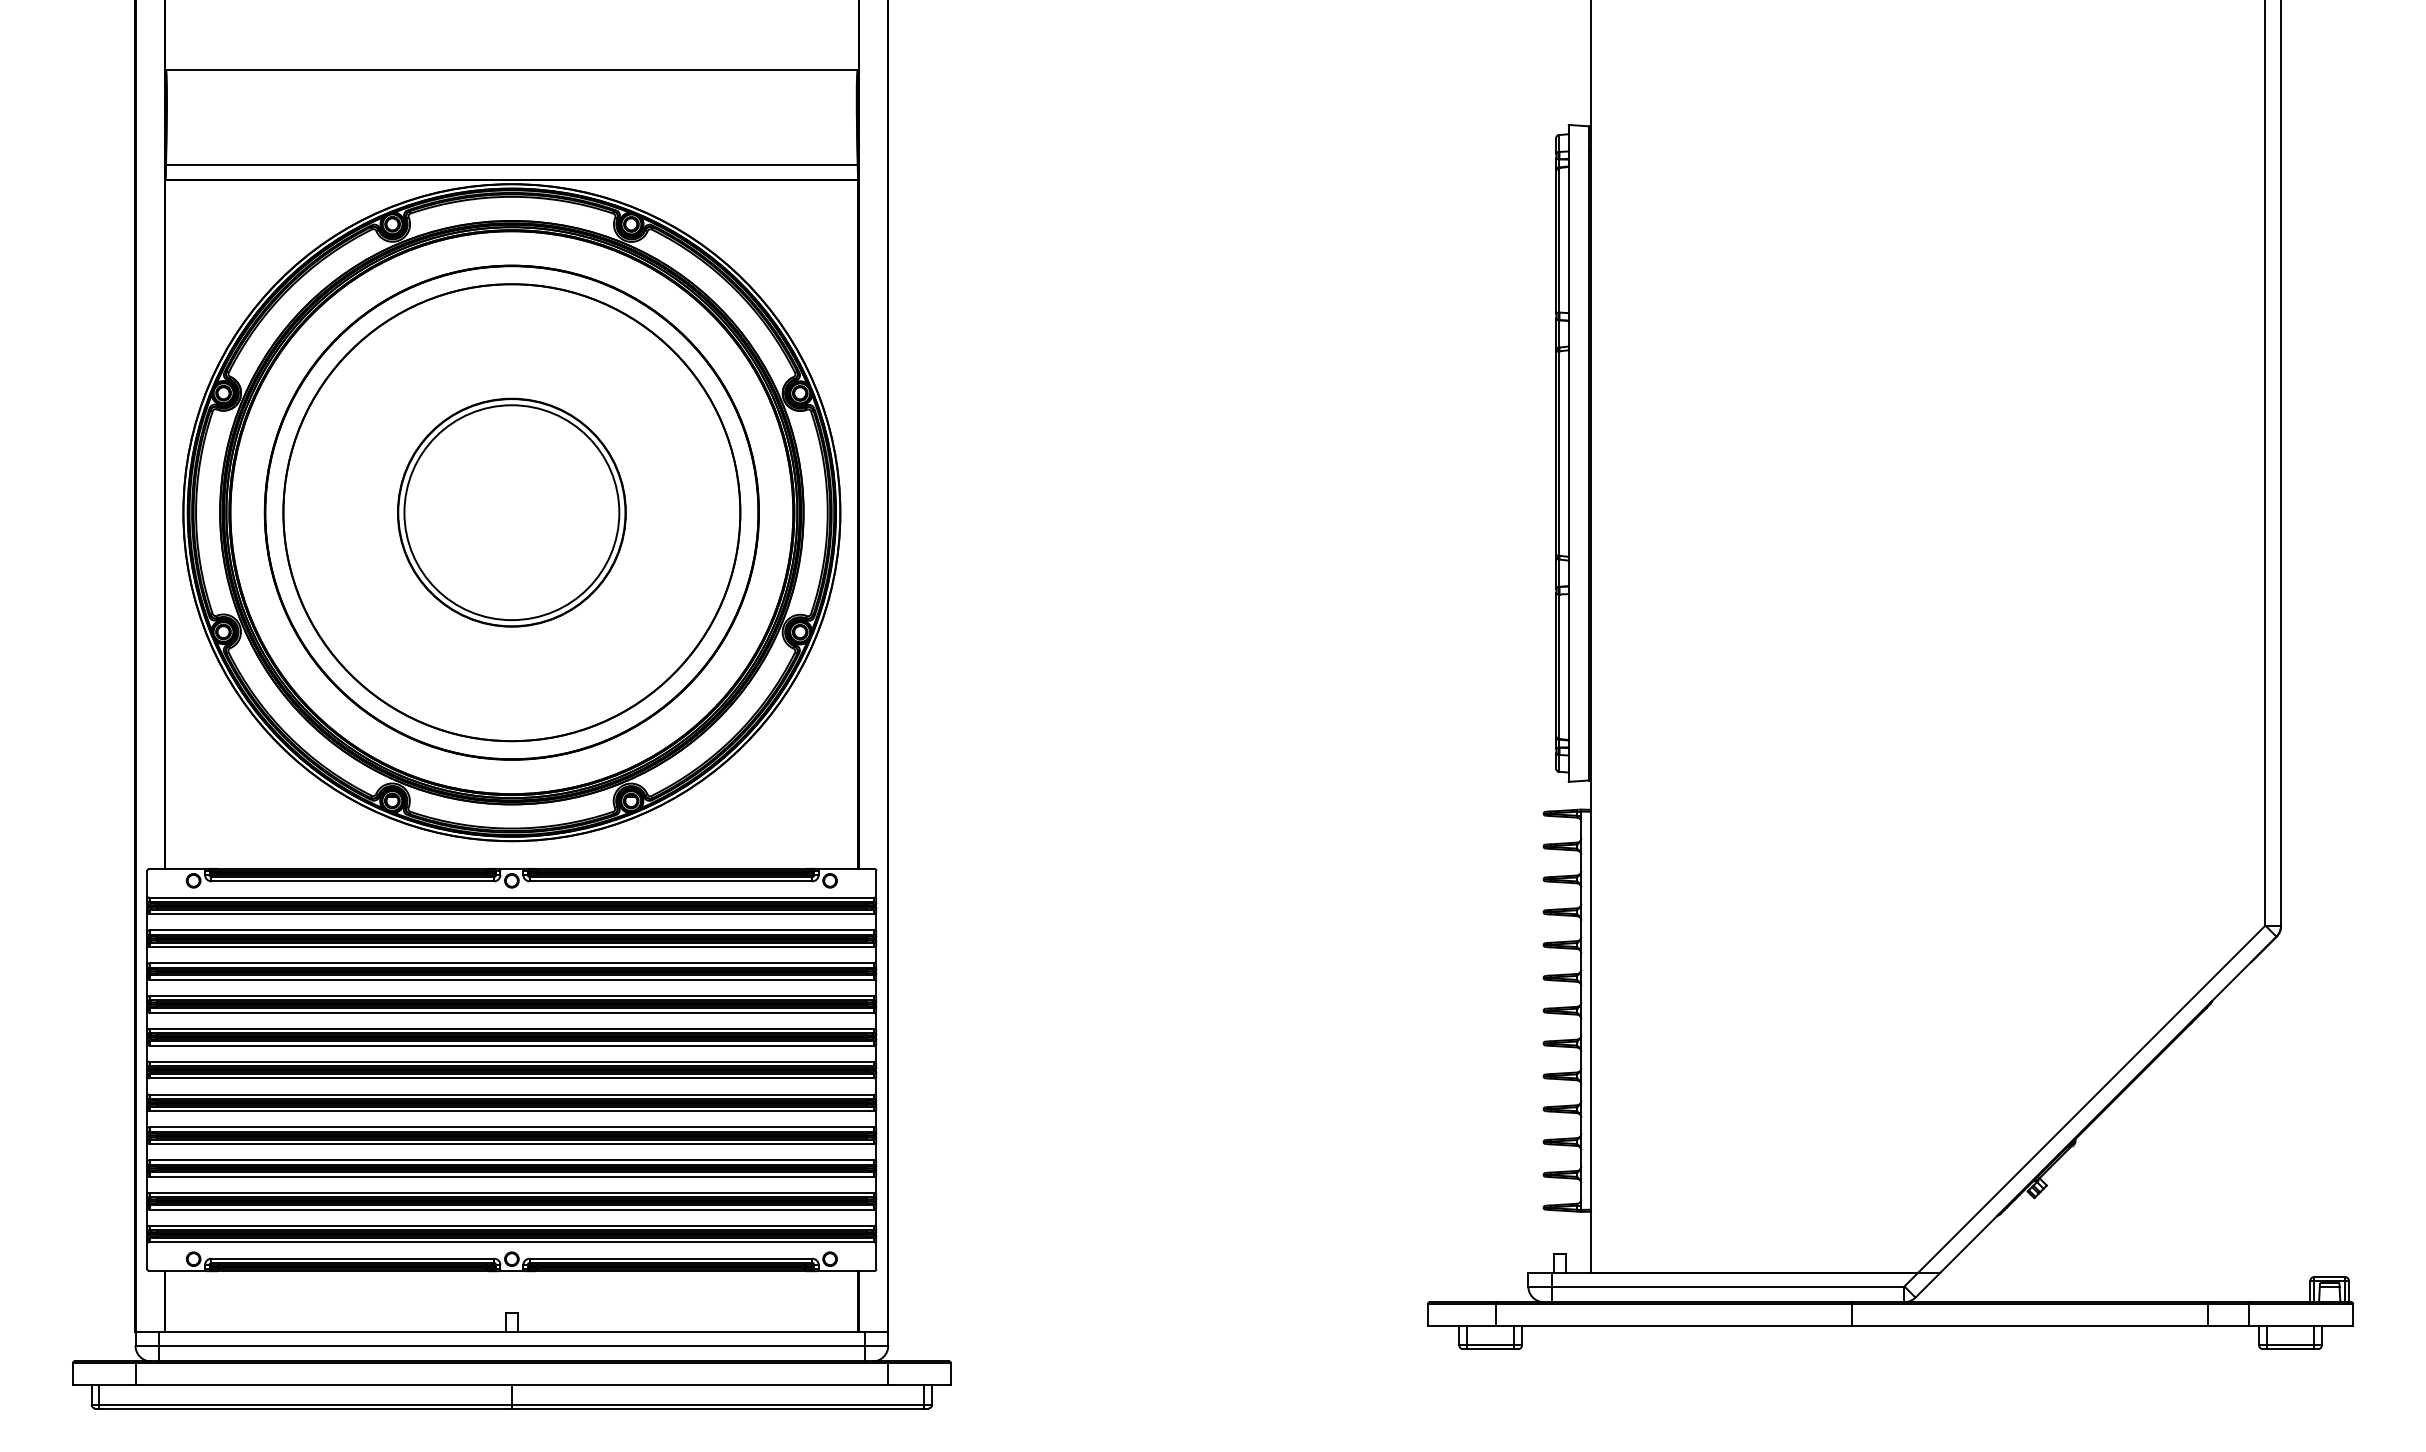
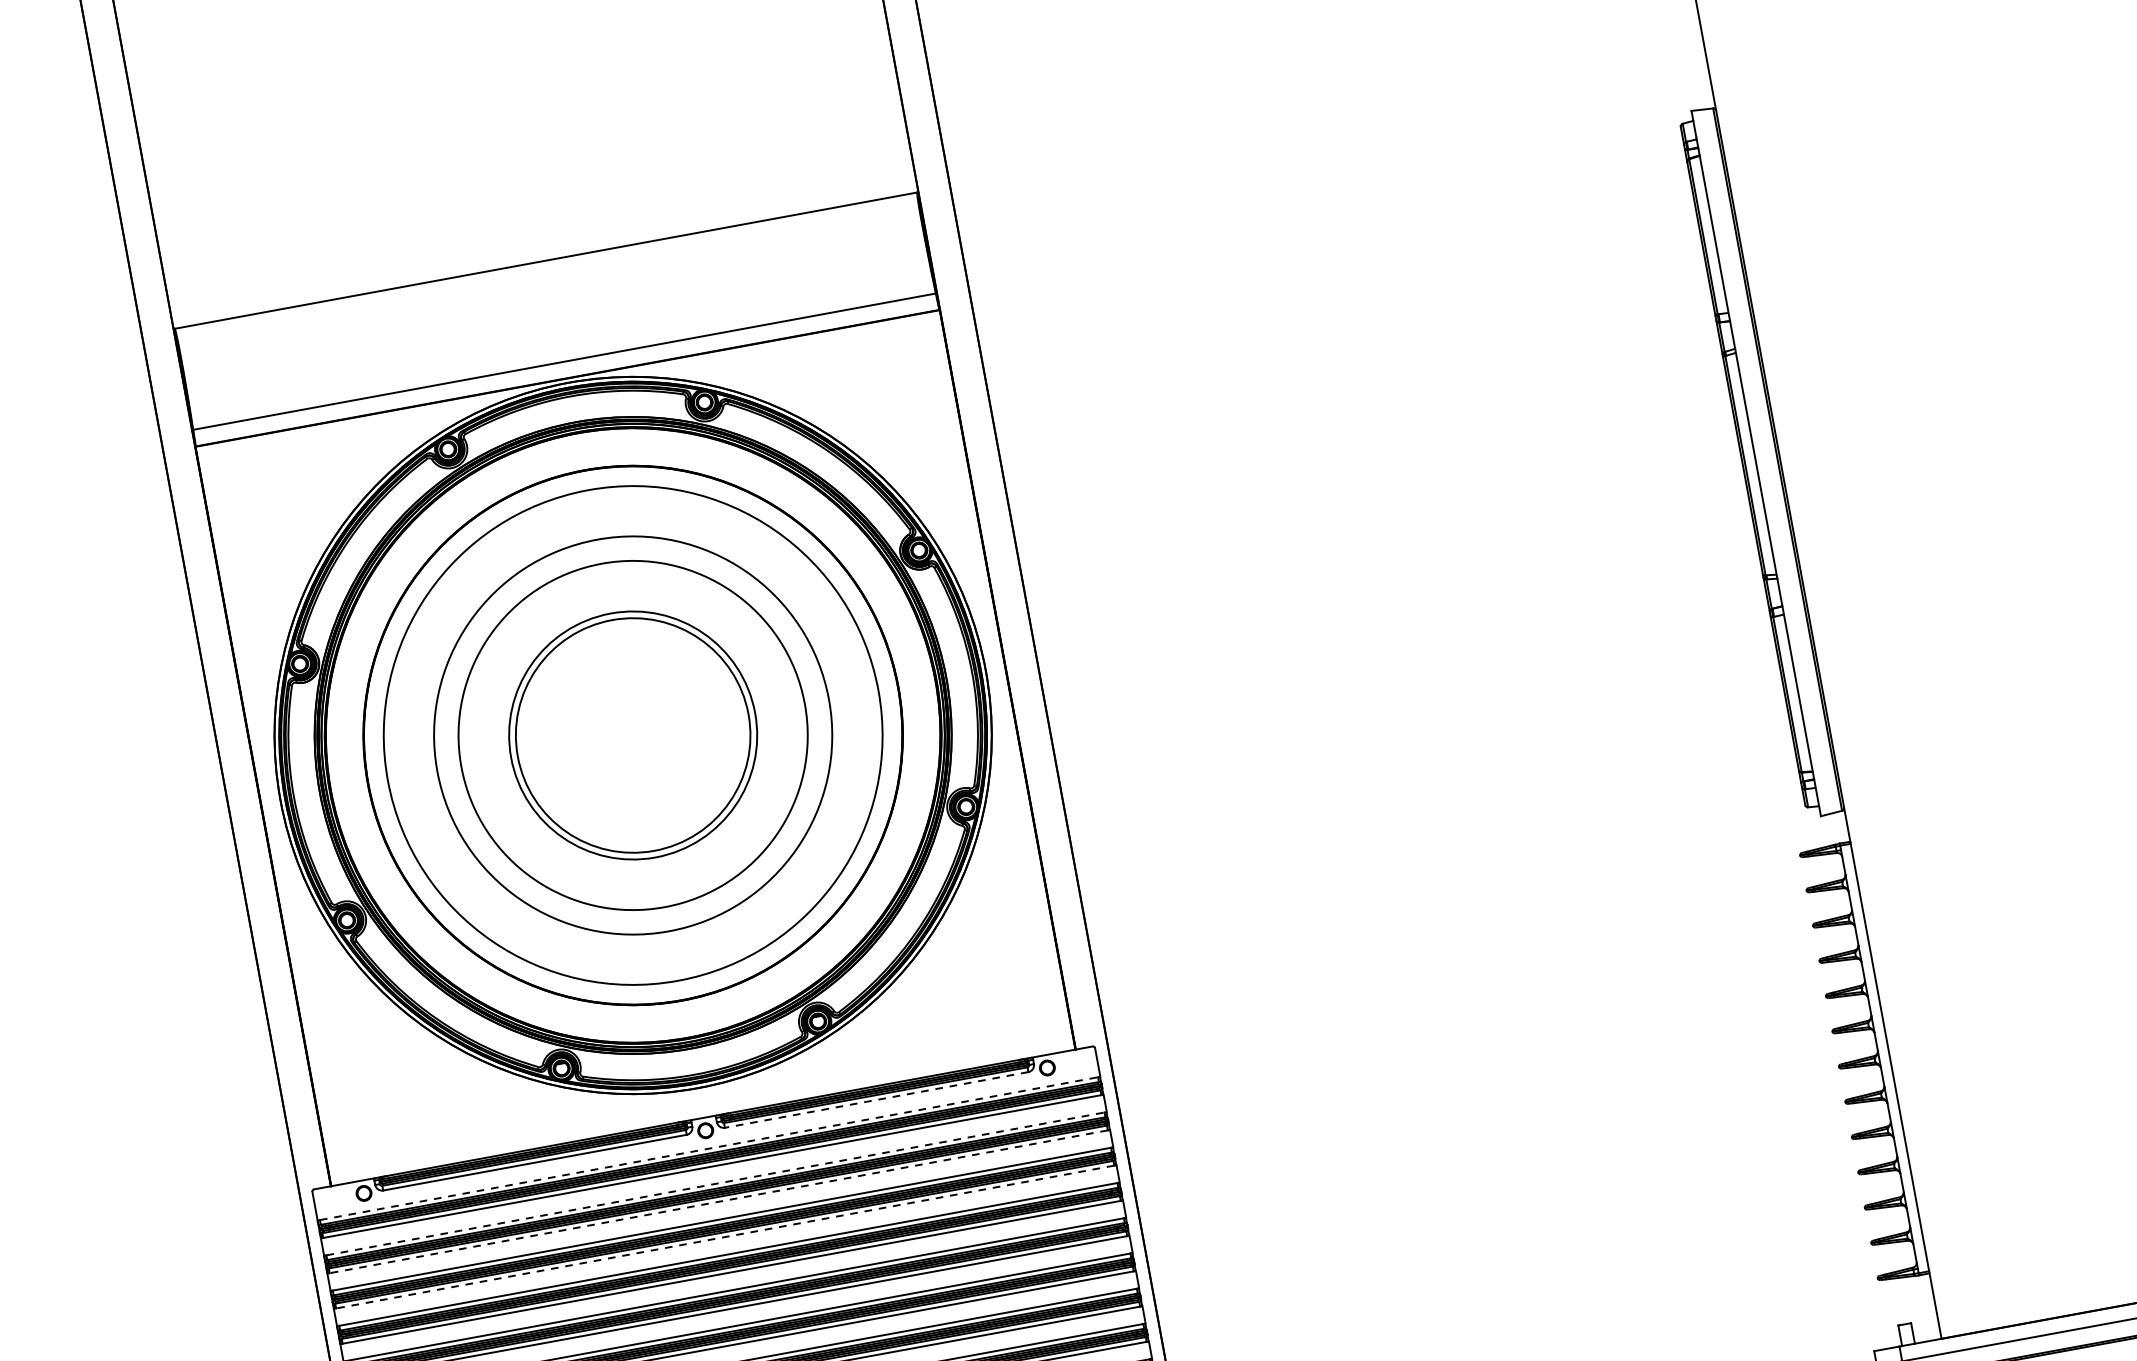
circle: (511, 512) -> (632, 735), size x0.7
circle: (511, 512) -> (632, 735), size x1.6
line: (670, 881) -> (876, 1100), solid -> dashed
line: (512, 897) -> (709, 1148), solid -> dashed
line: (512, 930) -> (716, 1183), solid -> dashed
line: (511, 947) -> (718, 1202), solid -> dashed
line: (511, 979) -> (724, 1236), solid -> dashed

